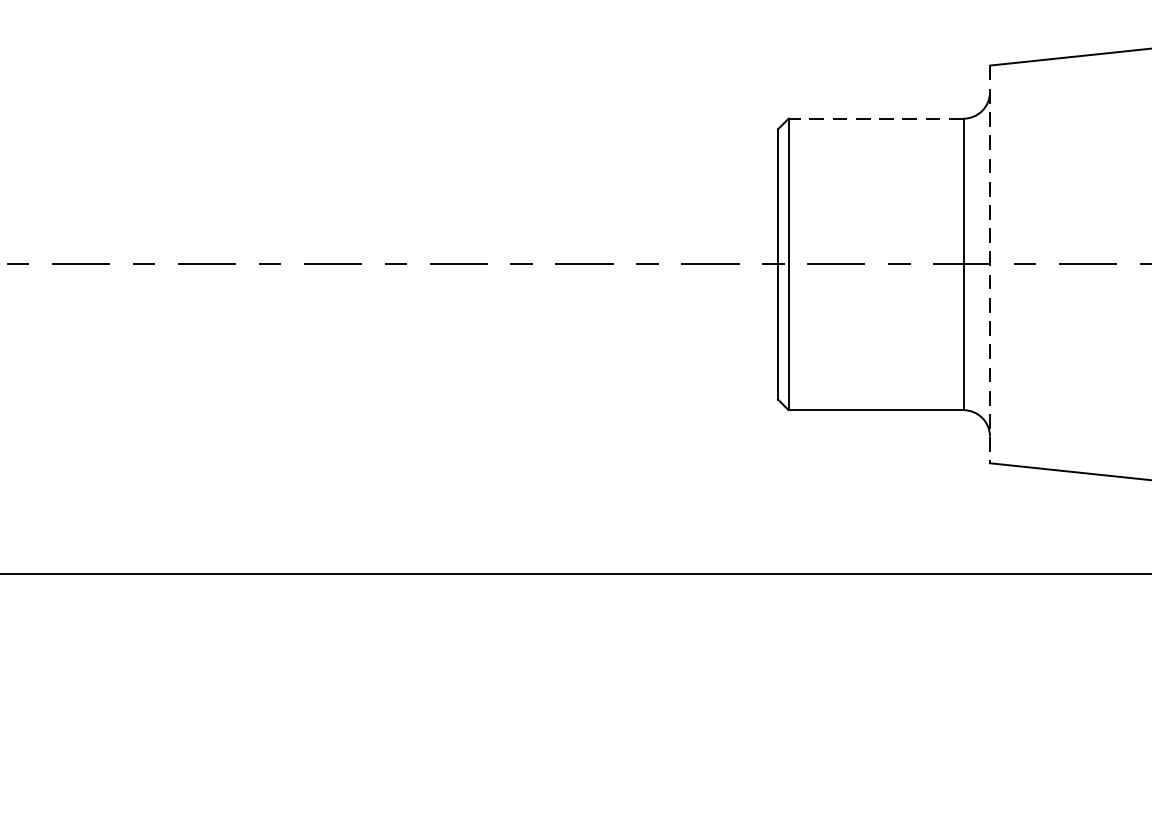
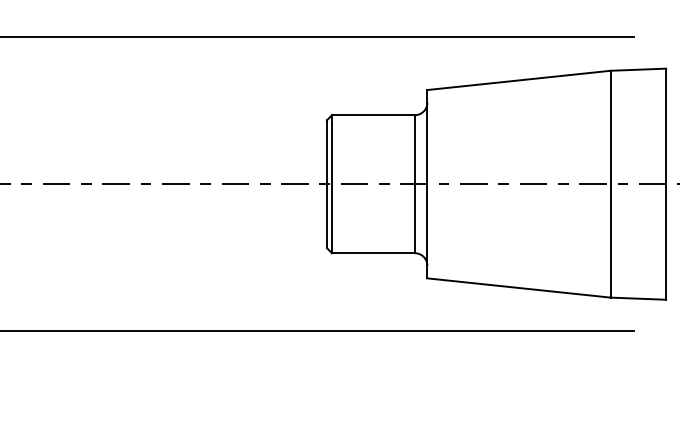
line: (874, 119) -> (372, 115), dashed -> solid
line: (990, 265) -> (427, 184), dashed -> solid

